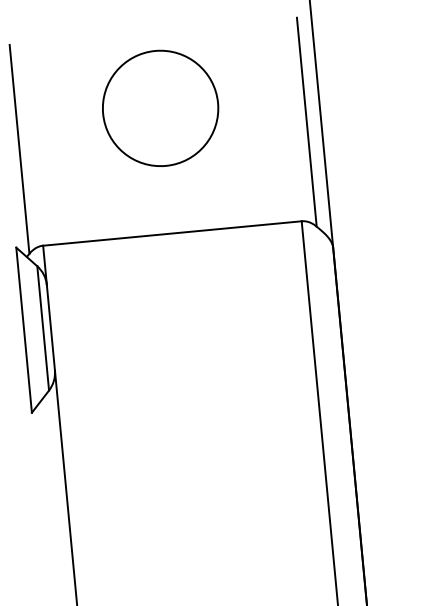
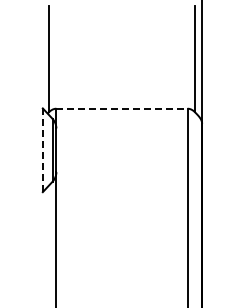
circle: (159, 108) -> (121, 45), removed
line: (173, 232) -> (122, 108), solid -> dashed
line: (23, 330) -> (42, 150), solid -> dashed

